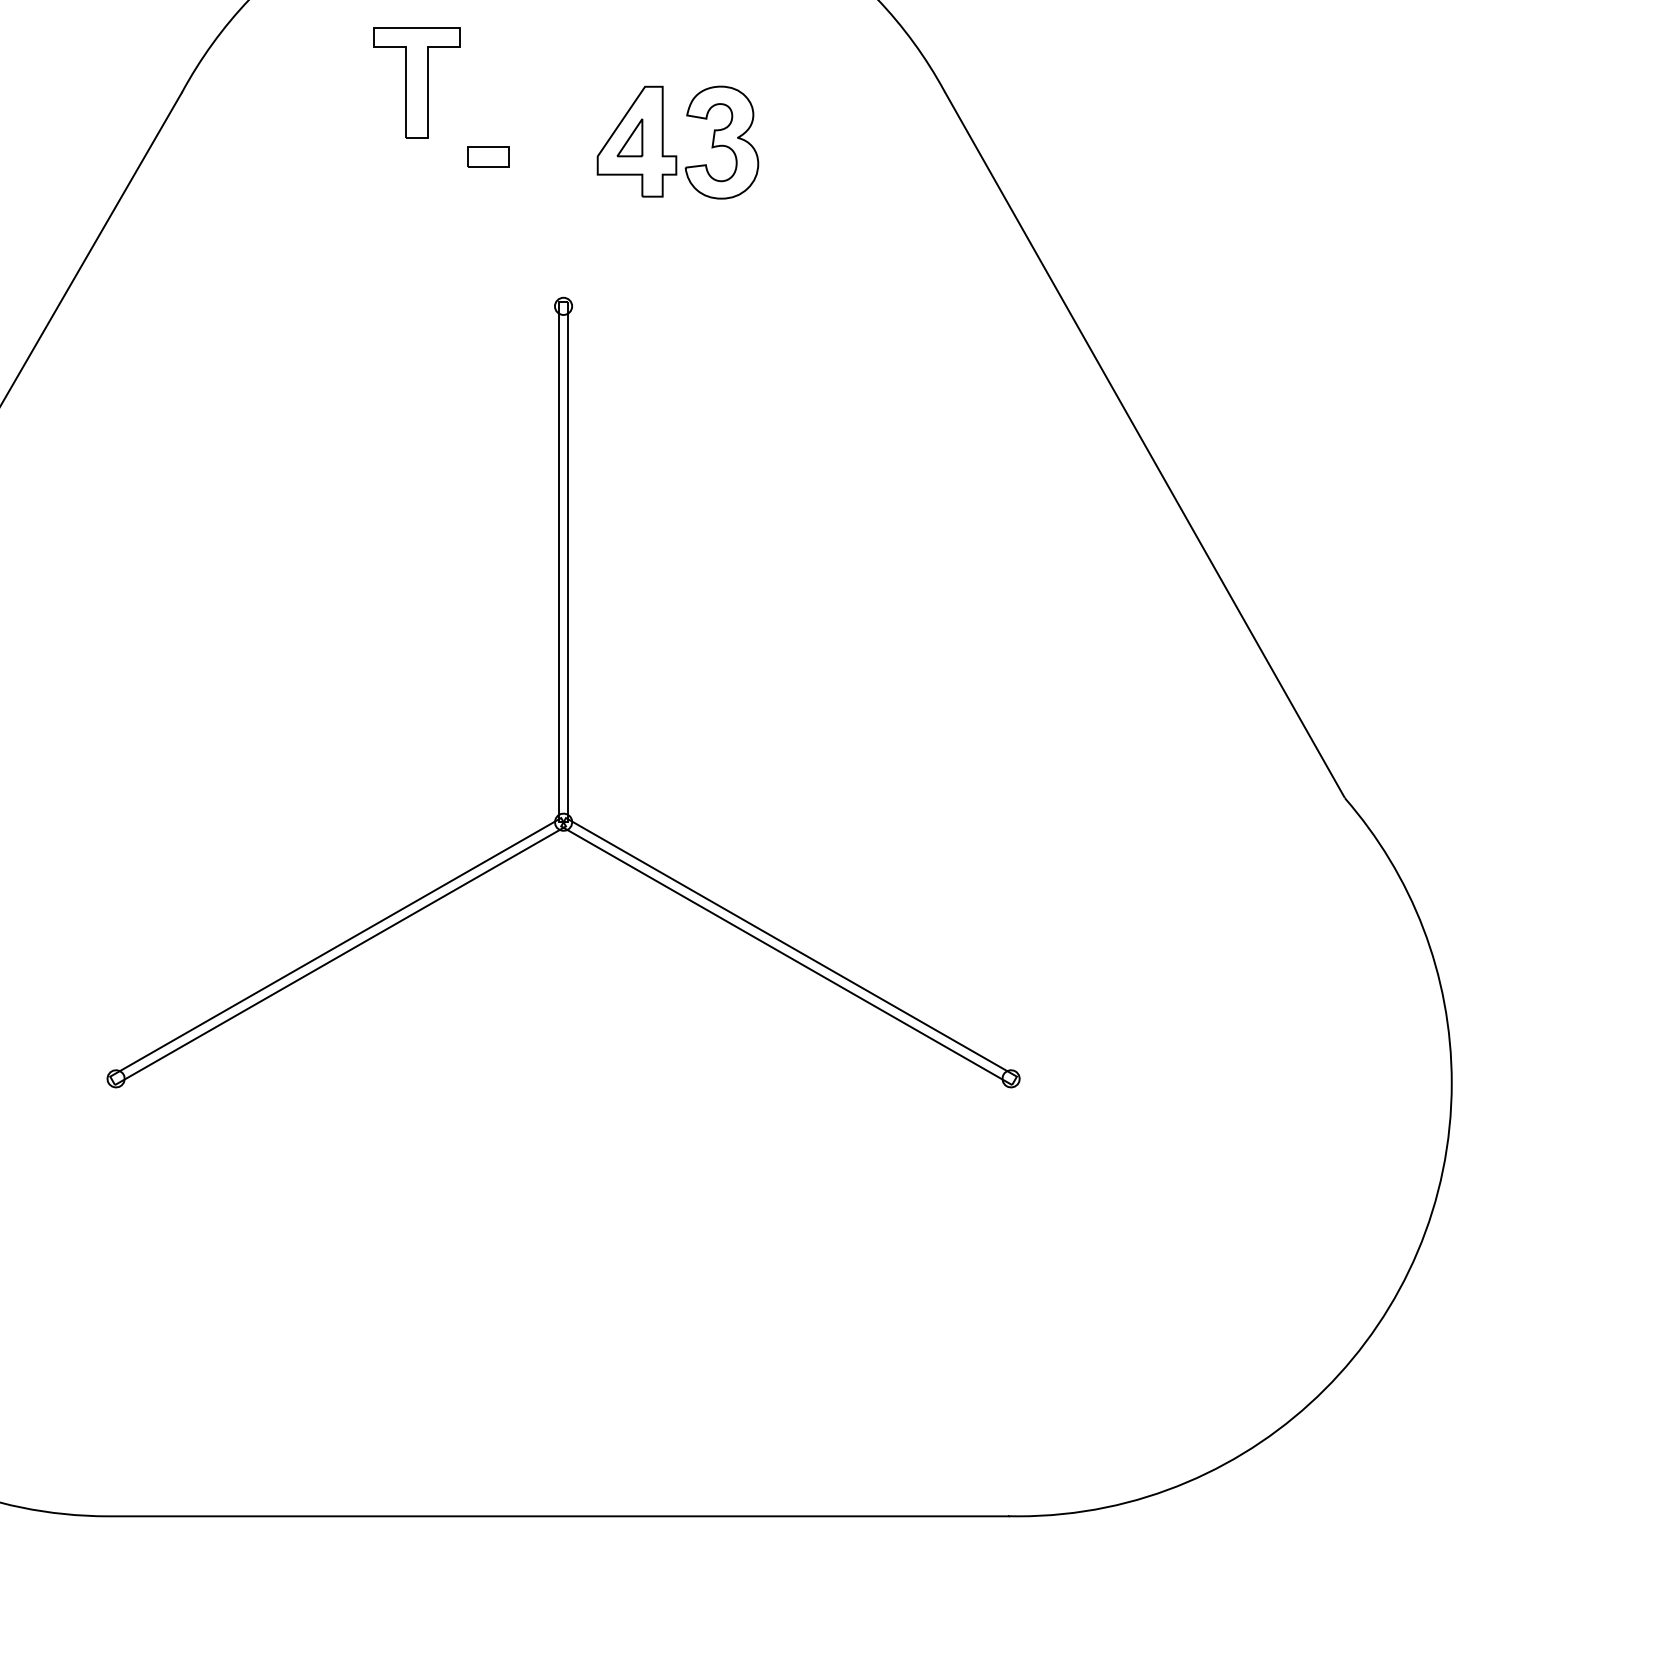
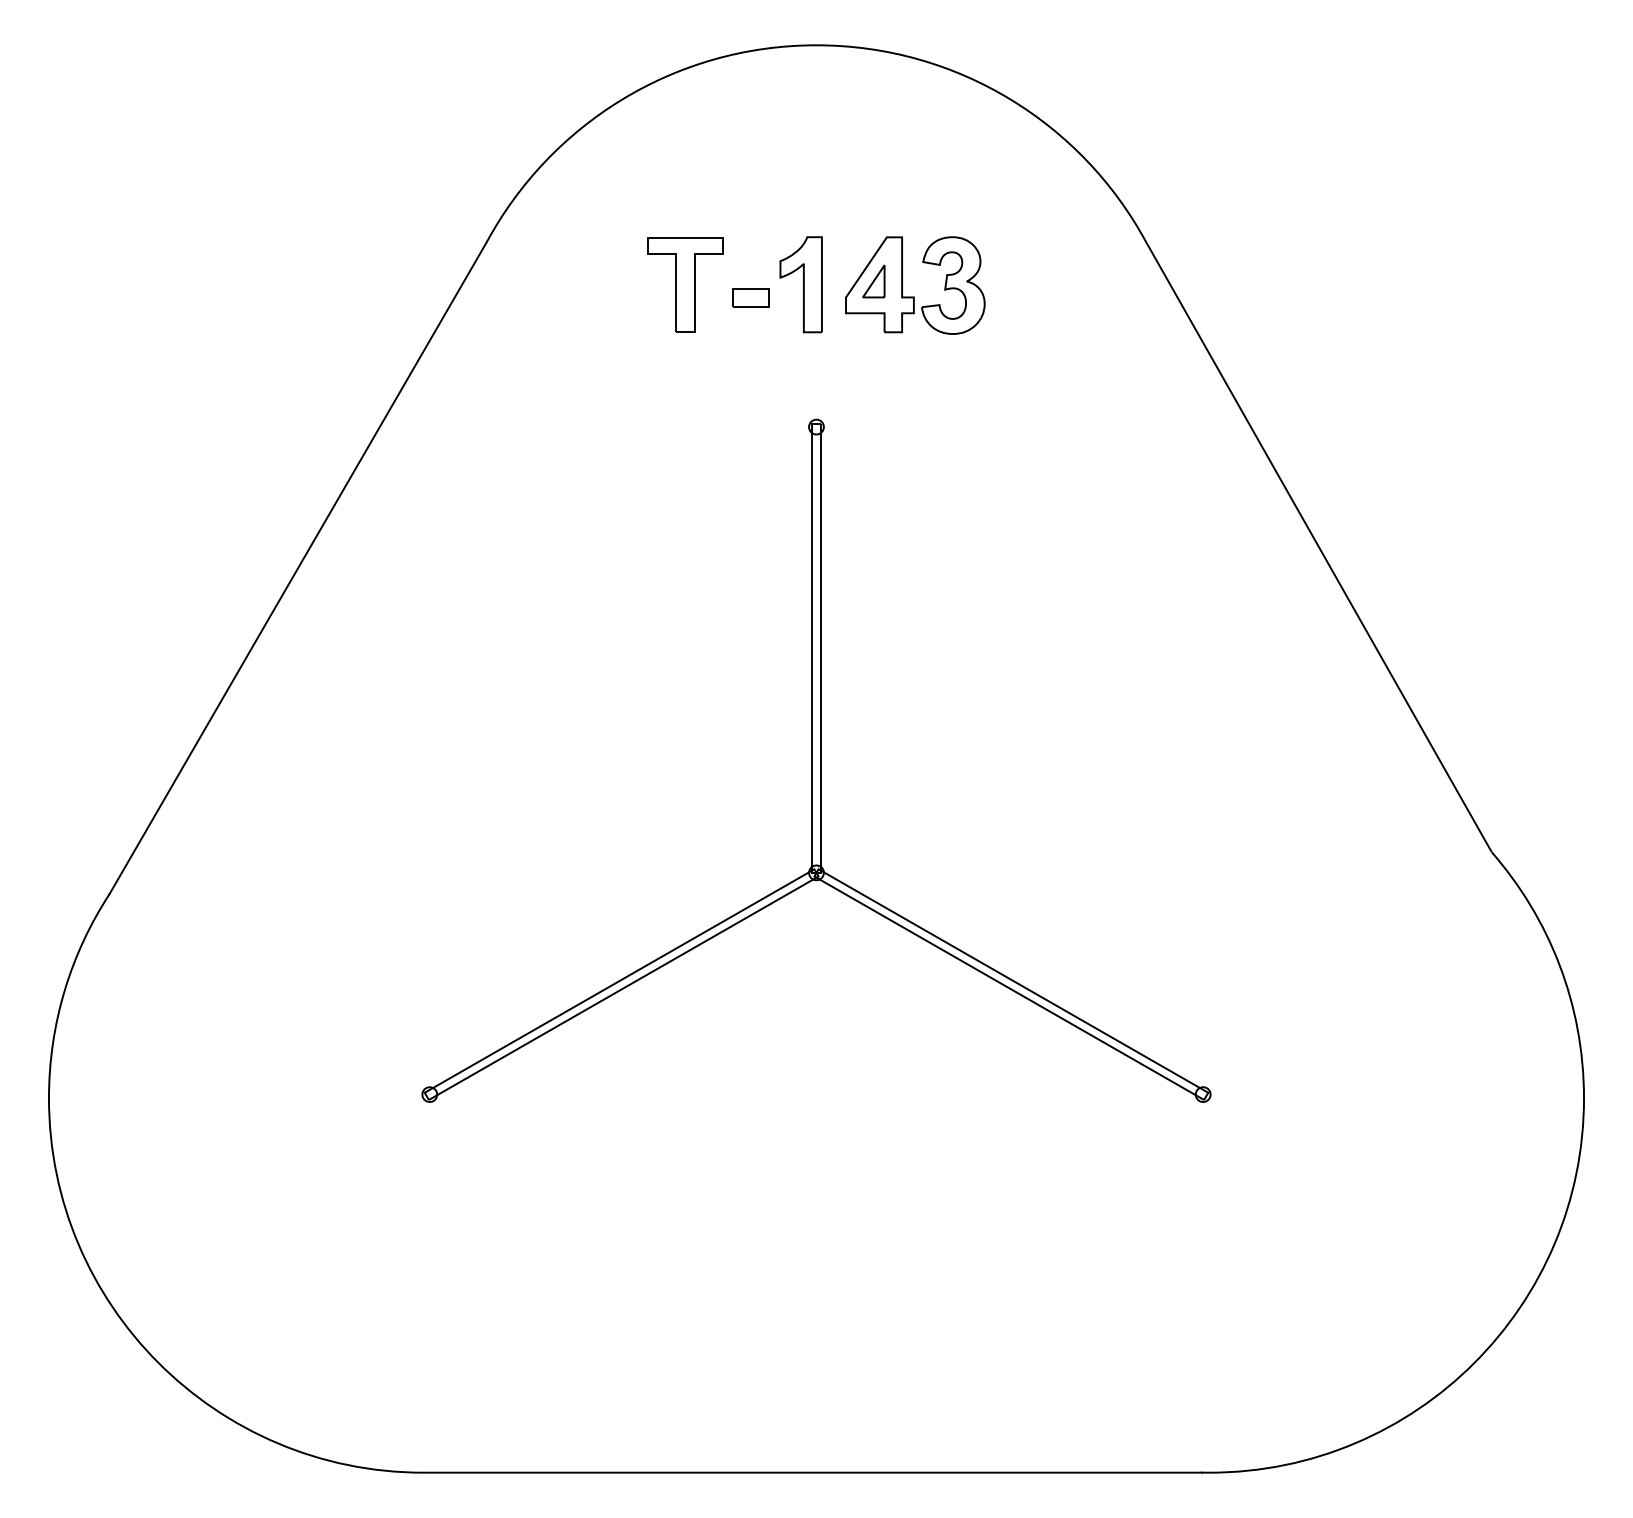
part: (416, 82) -> (685, 284), moved
part: (545, 141) -> (800, 284), added

